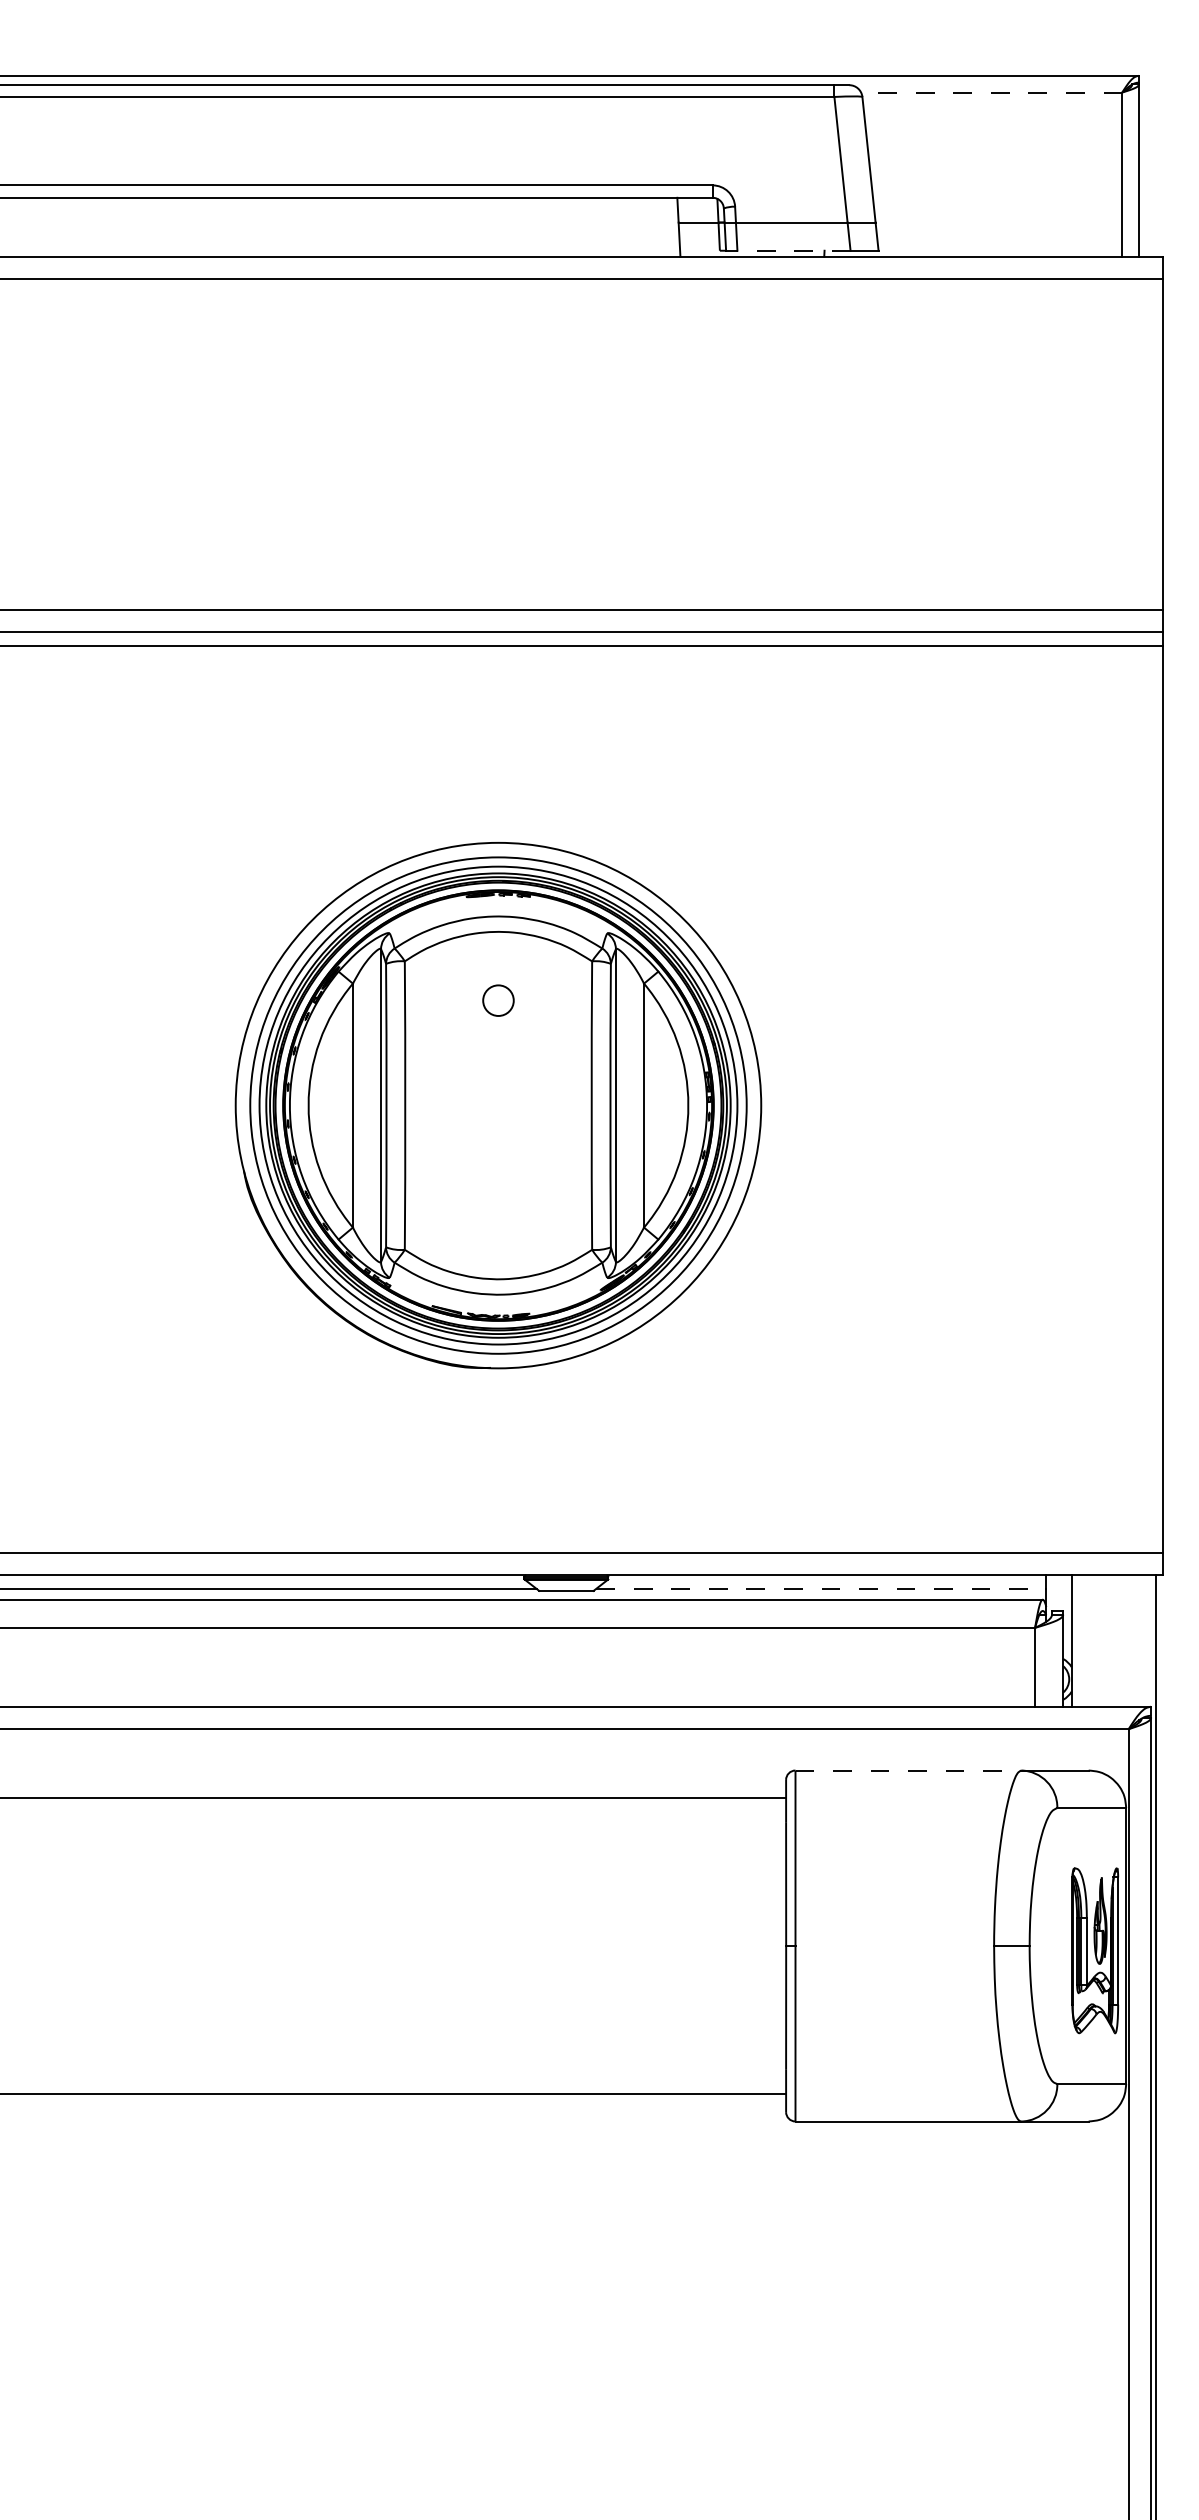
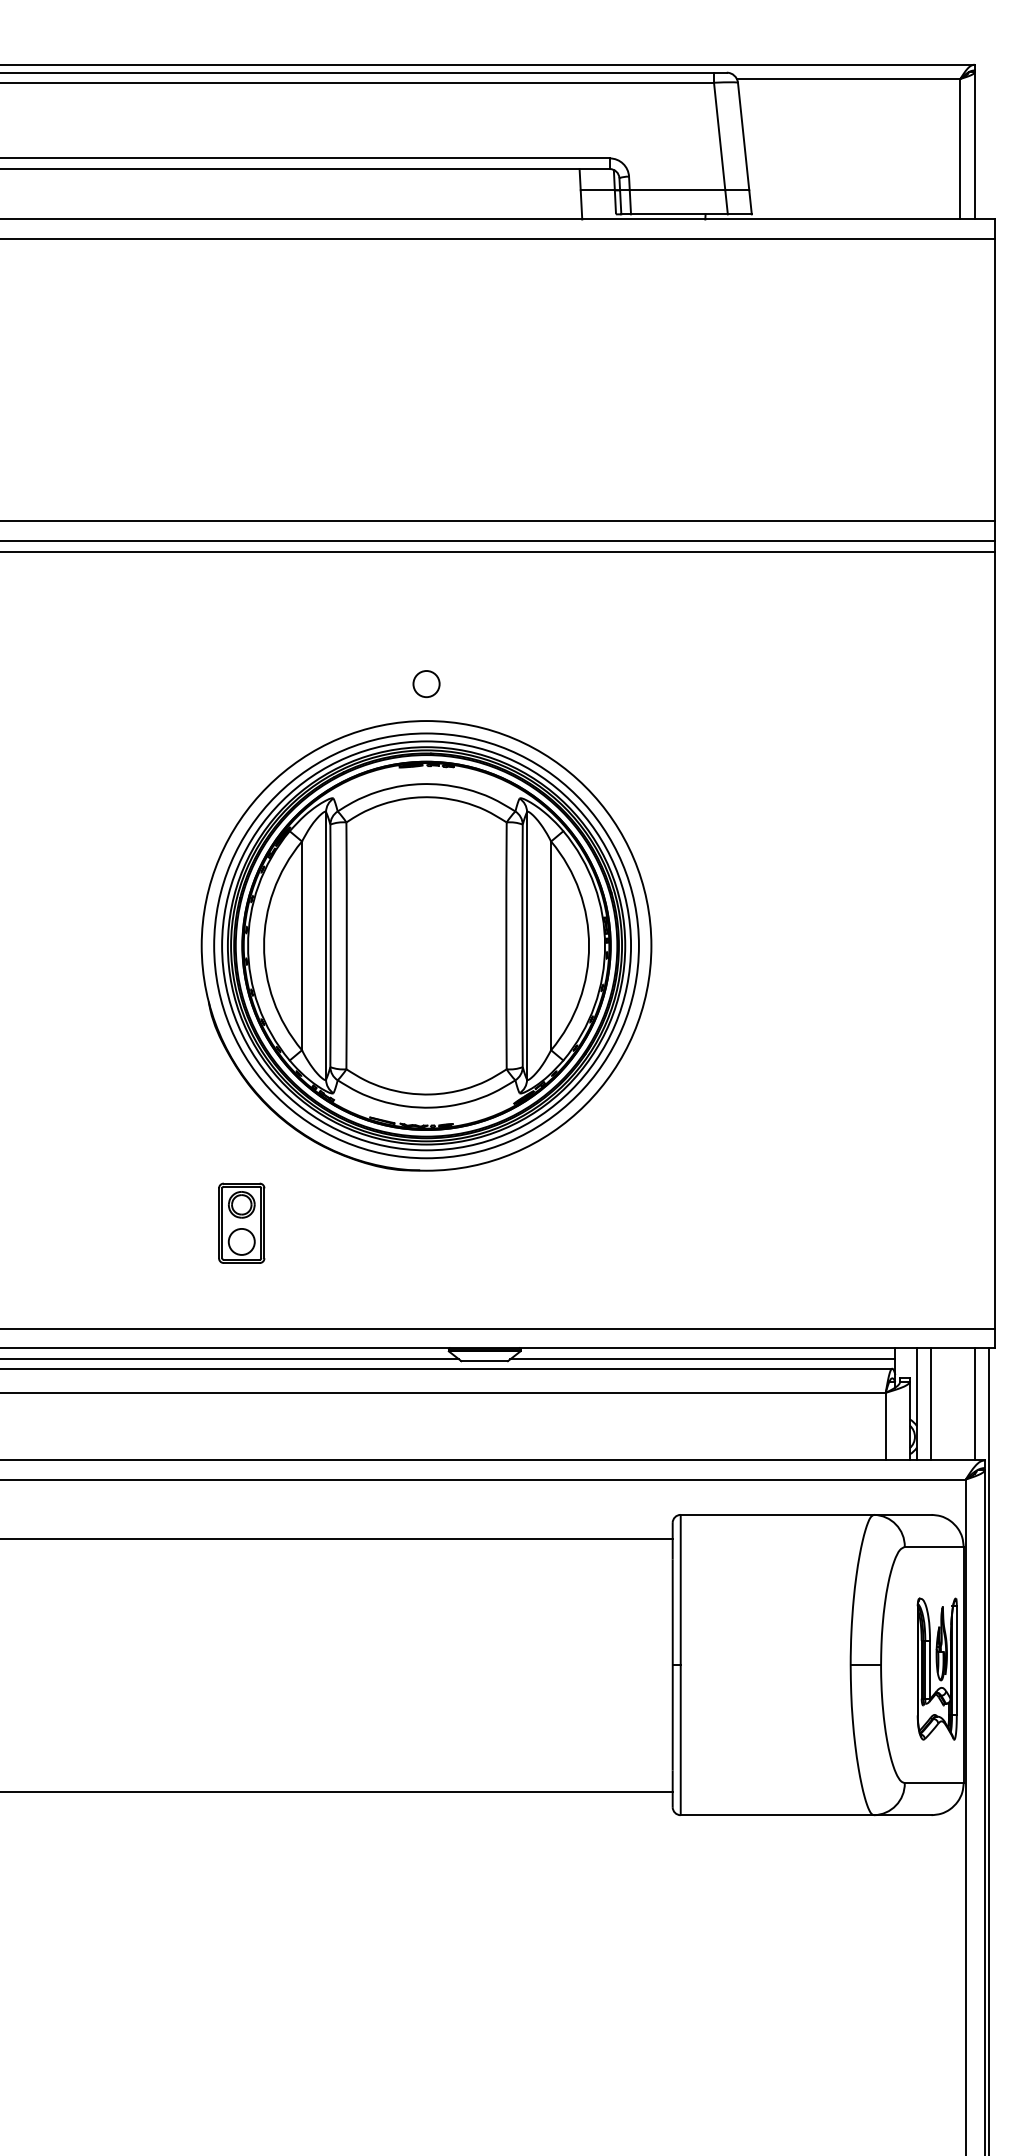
line: (991, 91) -> (848, 78), dashed -> solid
line: (792, 250) -> (678, 214), dashed -> solid
circle: (498, 1001) -> (426, 684), moved
part: (282, 1428) -> (241, 1222), added
line: (820, 1588) -> (702, 1359), dashed -> solid
line: (1088, 1640) -> (931, 1403), added
line: (1139, 1640) -> (975, 1403), added
line: (908, 1770) -> (777, 1514), dashed -> solid

